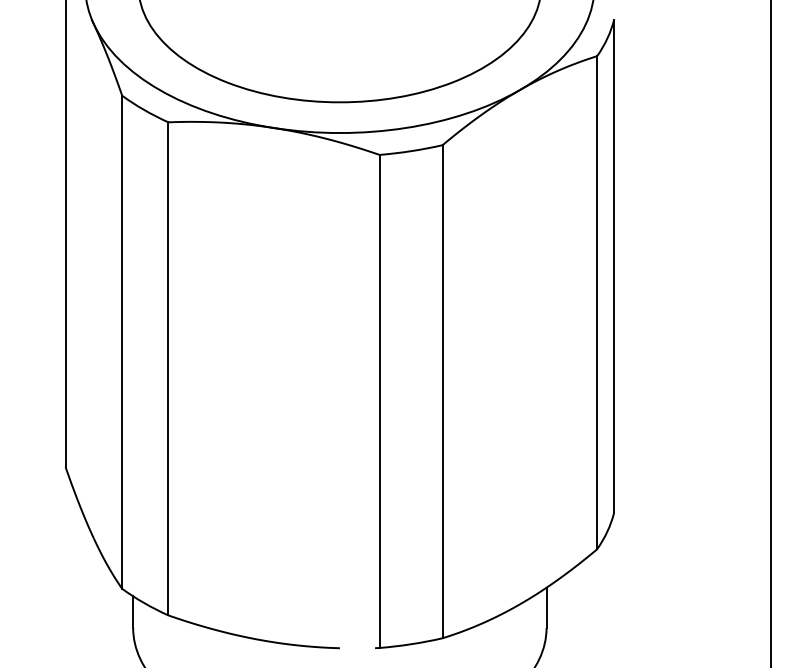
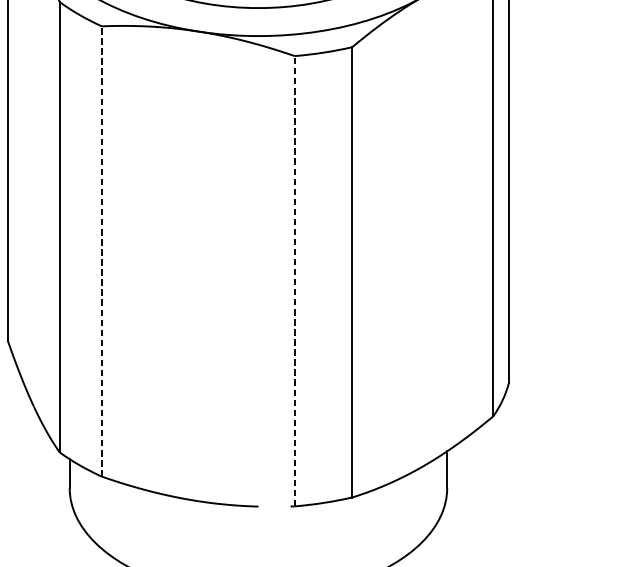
line: (168, 368) -> (101, 251), solid -> dashed
line: (379, 401) -> (294, 281), solid -> dashed

